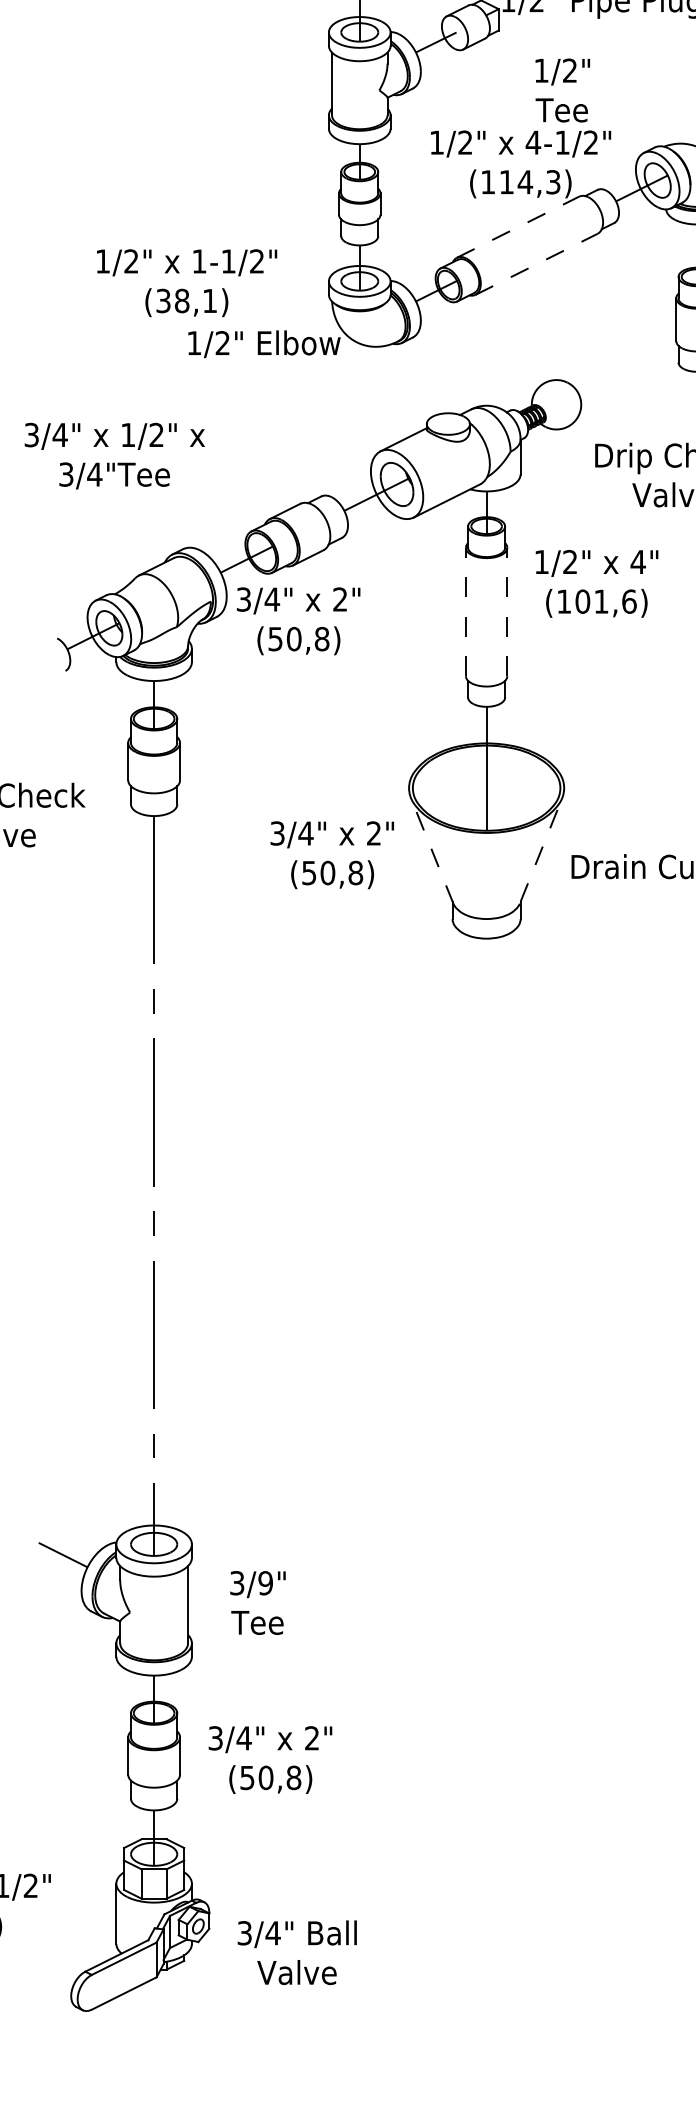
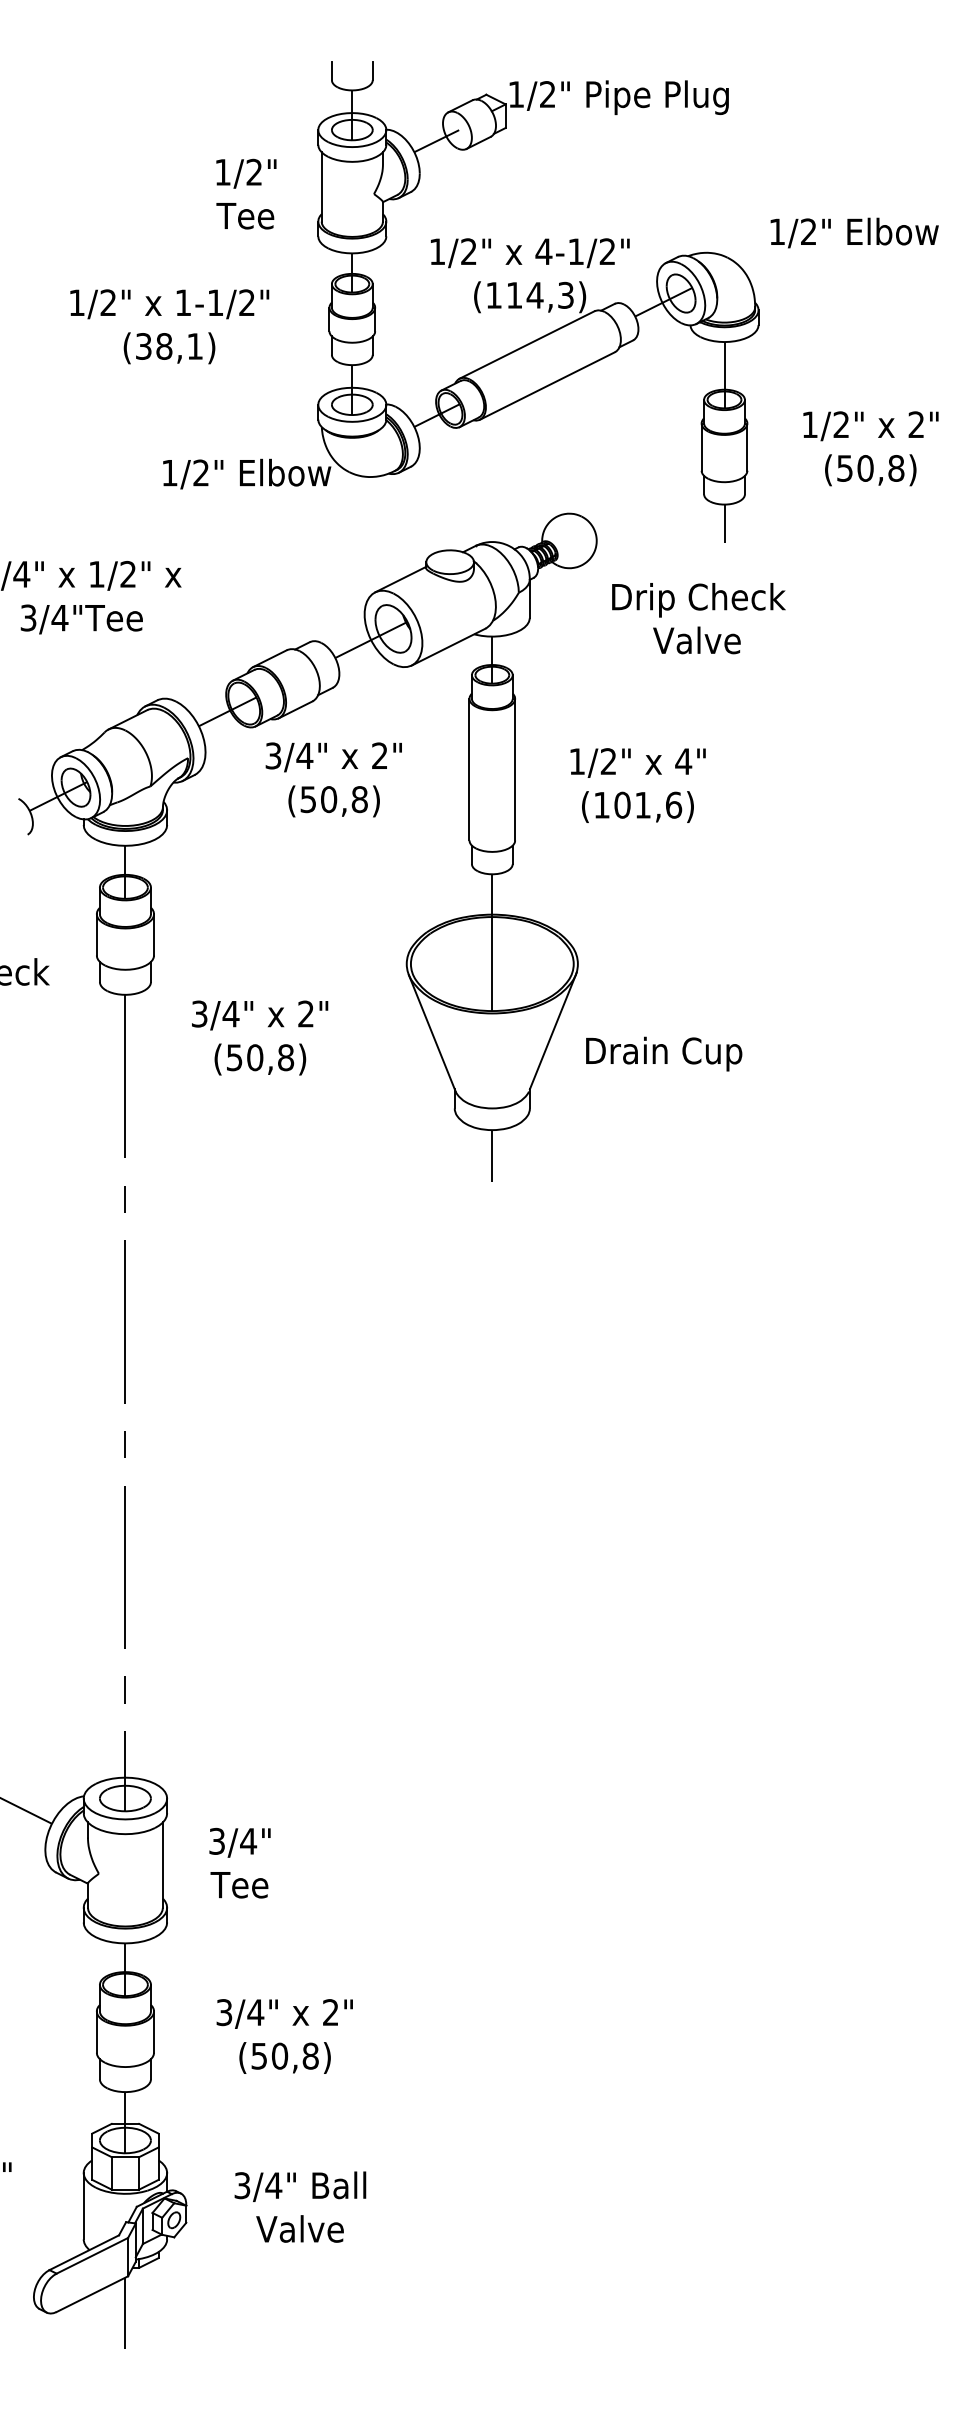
text: (562, 89) -> (246, 193), moved
line: (518, 226) -> (527, 344), dashed -> solid
line: (536, 263) -> (547, 385), dashed -> solid
text: (186, 282) -> (169, 326), moved
text: (596, 583) -> (637, 785), moved
line: (465, 611) -> (469, 769), dashed -> solid
line: (507, 611) -> (515, 769), dashed -> solid
text: (298, 620) -> (333, 779), moved
line: (542, 849) -> (553, 1031), dashed -> solid
line: (432, 851) -> (432, 1033), dashed -> solid
text: (332, 854) -> (260, 1037), moved
line: (486, 961) -> (492, 1155), added
text: (265, 1582) -> (248, 1840), 3/9" -> 3/4"
text: (270, 1760) -> (284, 2036), moved
text: (297, 1952) -> (300, 2206), moved
line: (154, 2011) -> (125, 2313), added

